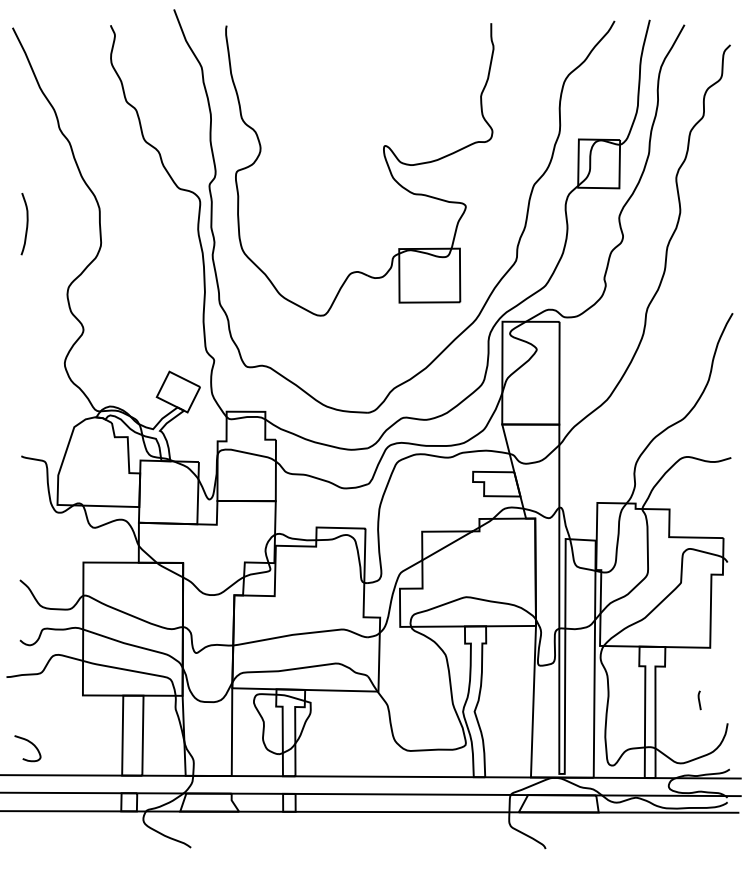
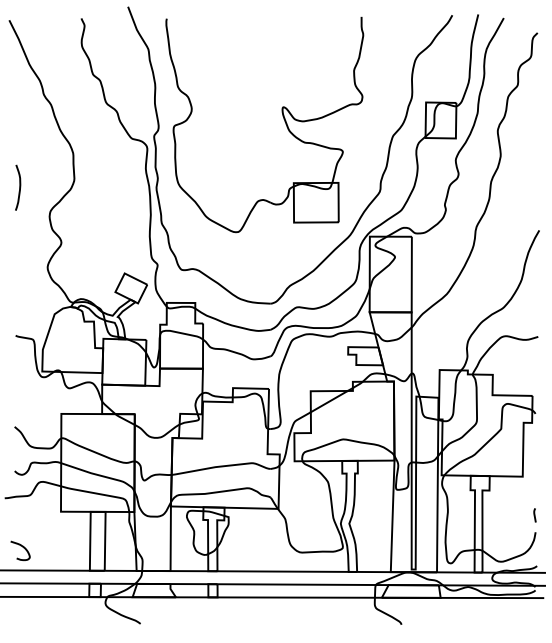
curve: (26, 223) -> (19, 187), moved
curve: (699, 700) -> (534, 515), moved

